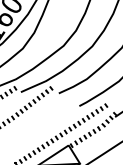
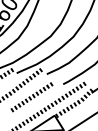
part: (39, 122) -> (31, 97), added

